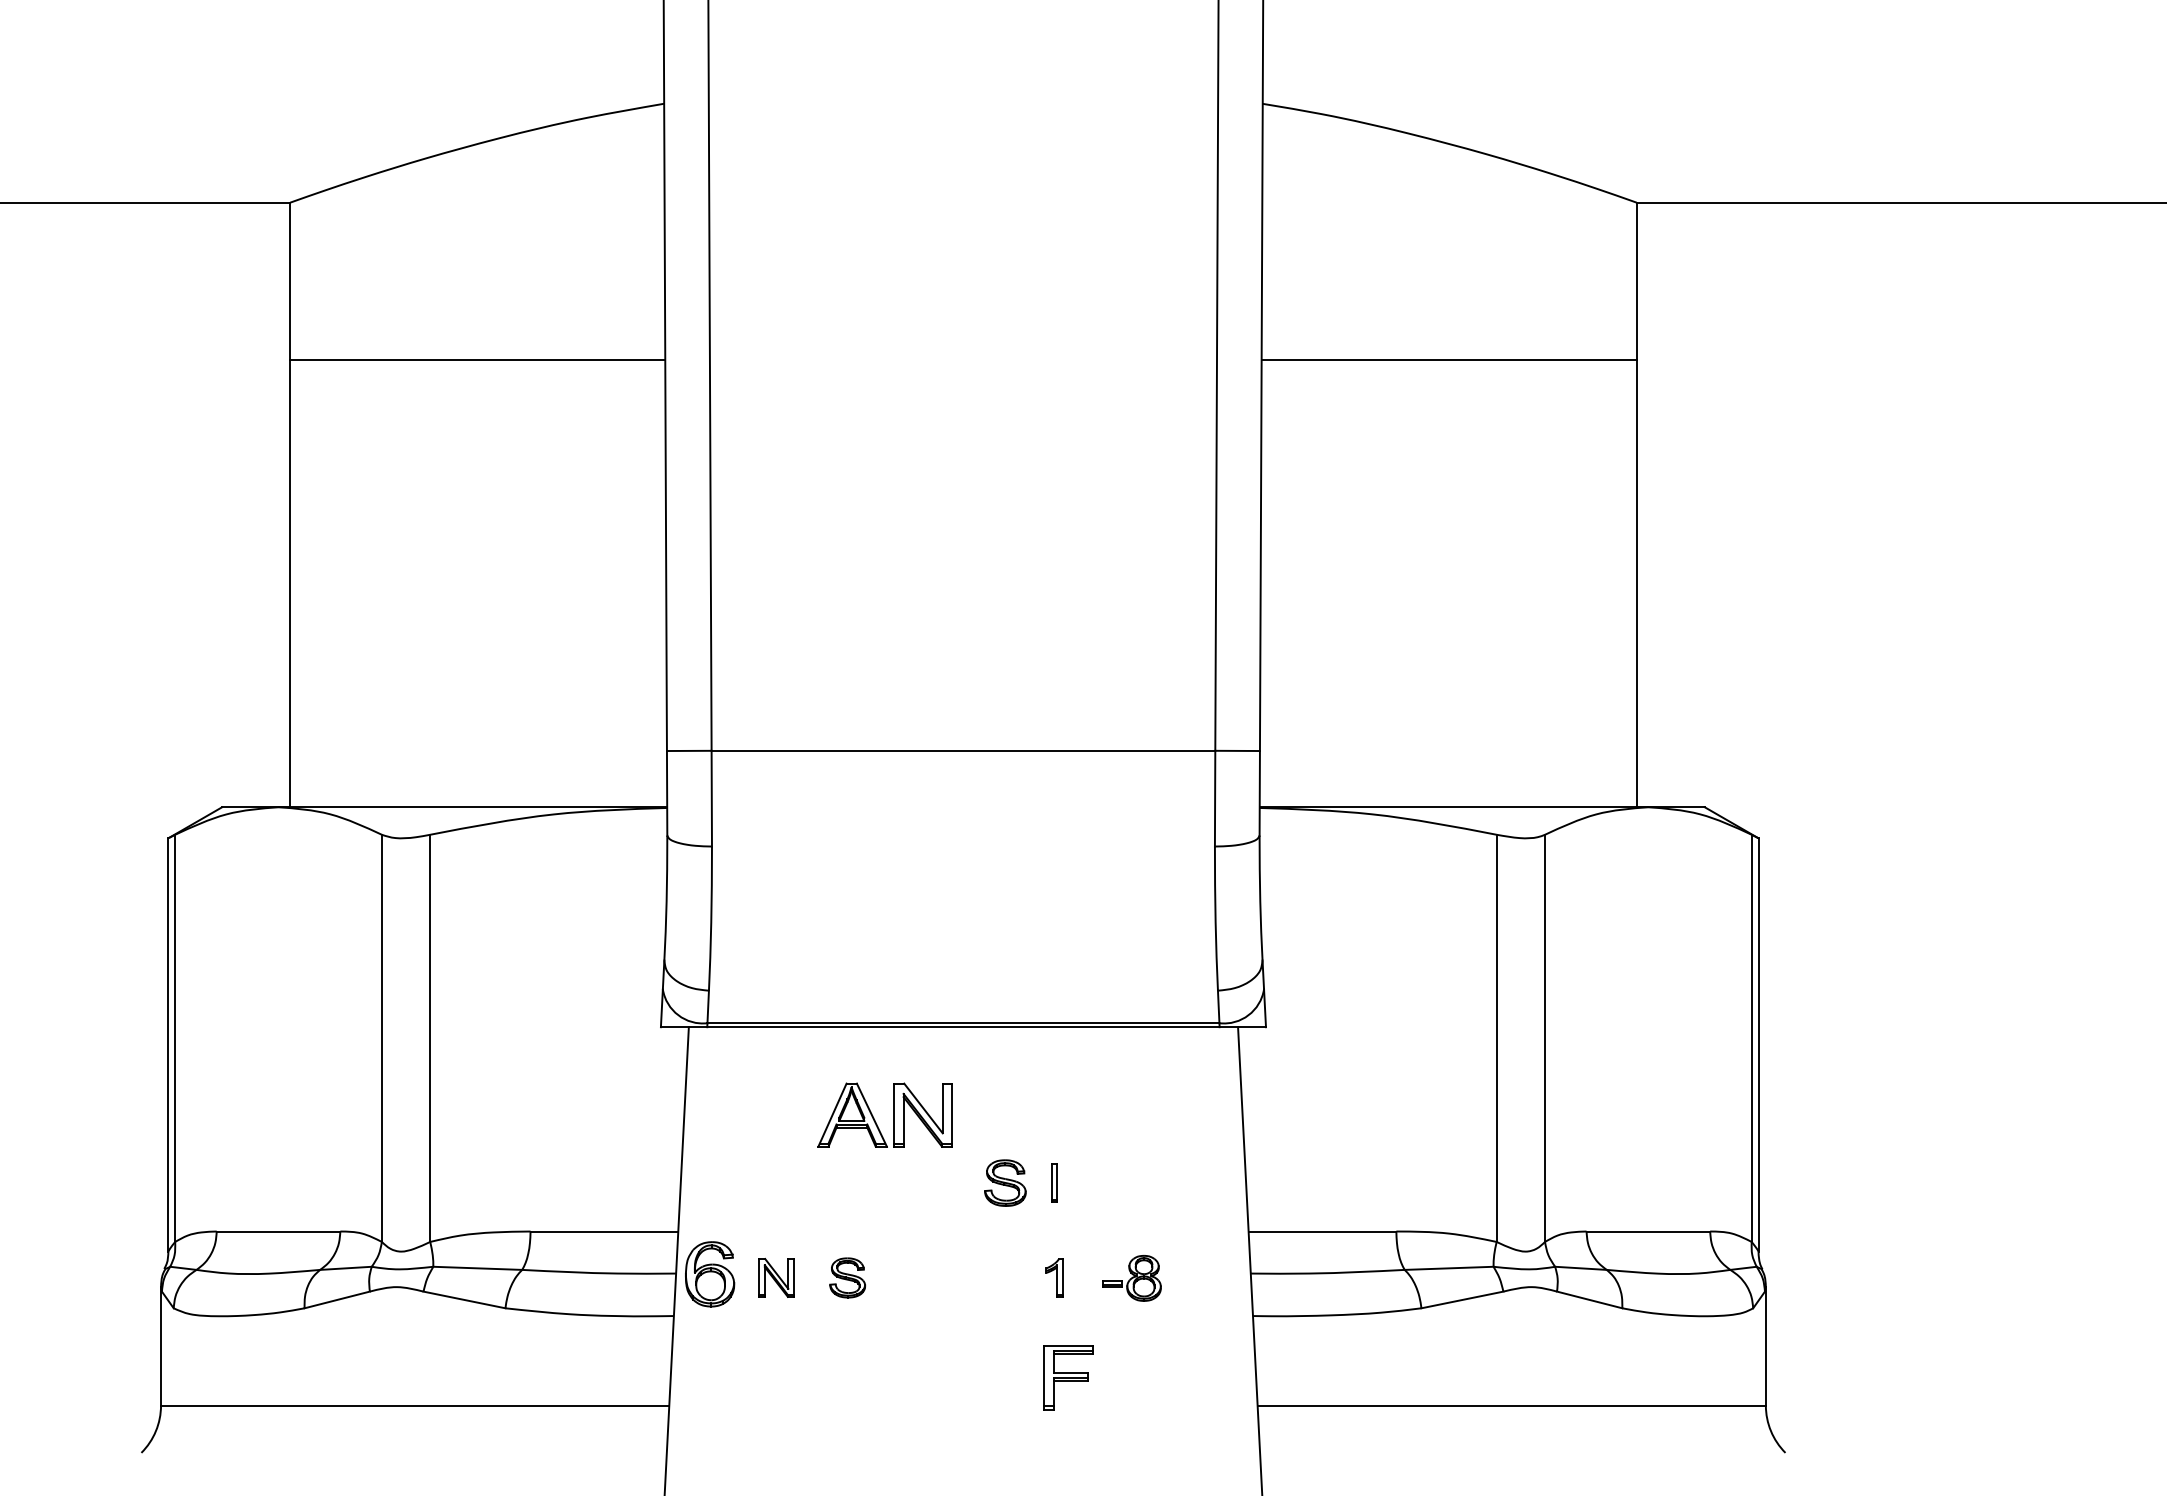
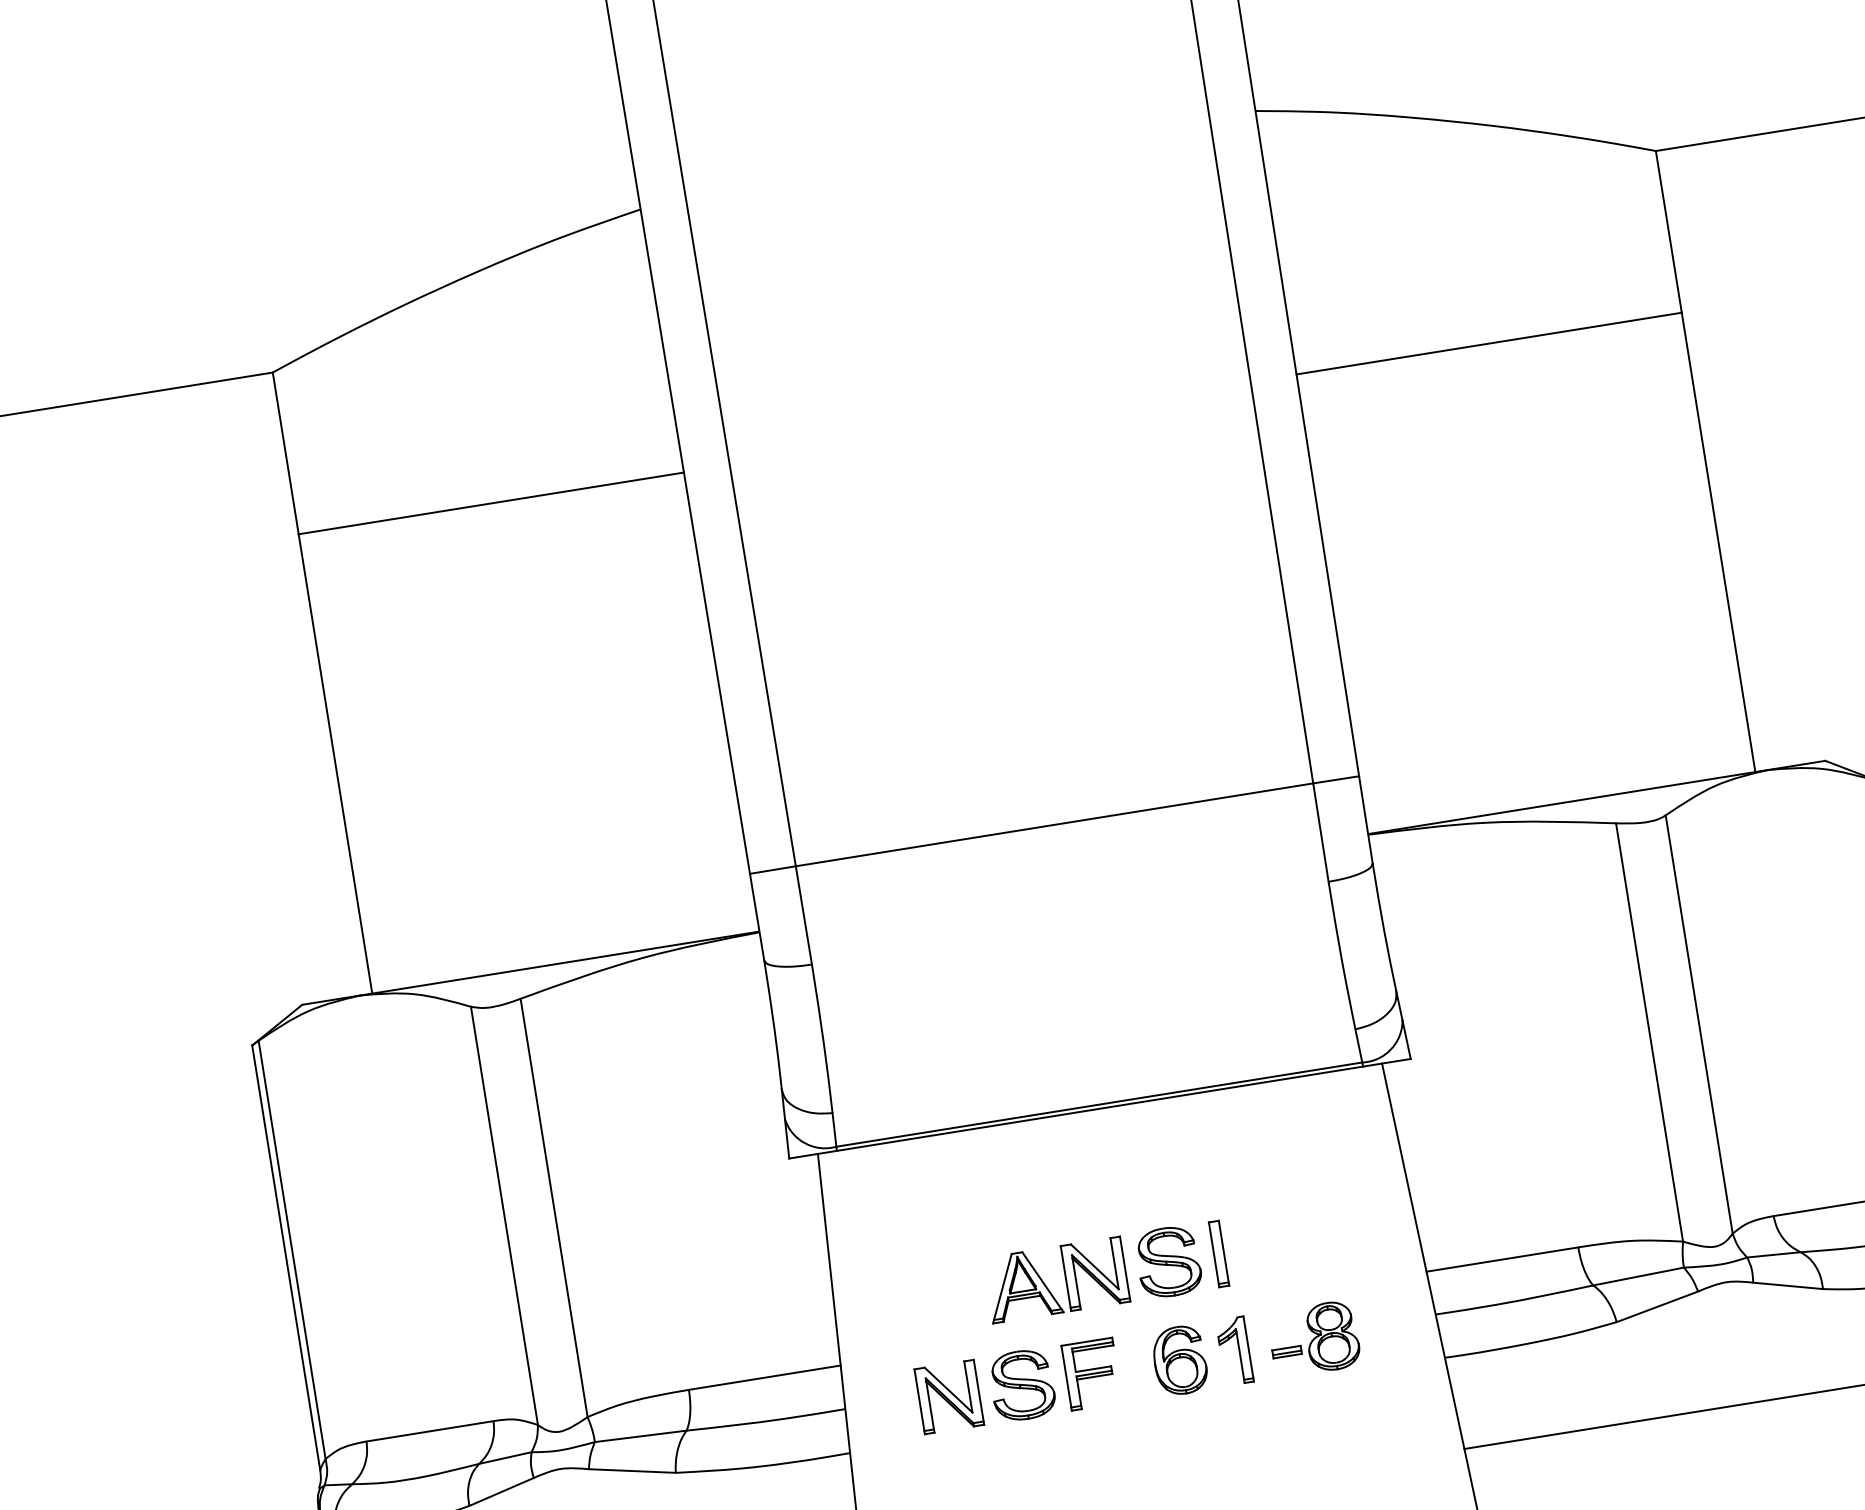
part: (893, 1114) -> (1064, 1277), moved
part: (1005, 1182) -> (1168, 1261), size x1.43
part: (1054, 1183) -> (1219, 1254), size x1.67
part: (710, 1274) -> (1180, 1360), moved
part: (776, 1277) -> (949, 1396), size x1.67
part: (847, 1277) -> (1022, 1384), size x1.67
part: (1054, 1277) -> (1234, 1350), size x1.67
part: (1131, 1278) -> (1313, 1339), size x1.43
part: (1068, 1377) -> (1091, 1373), moved

